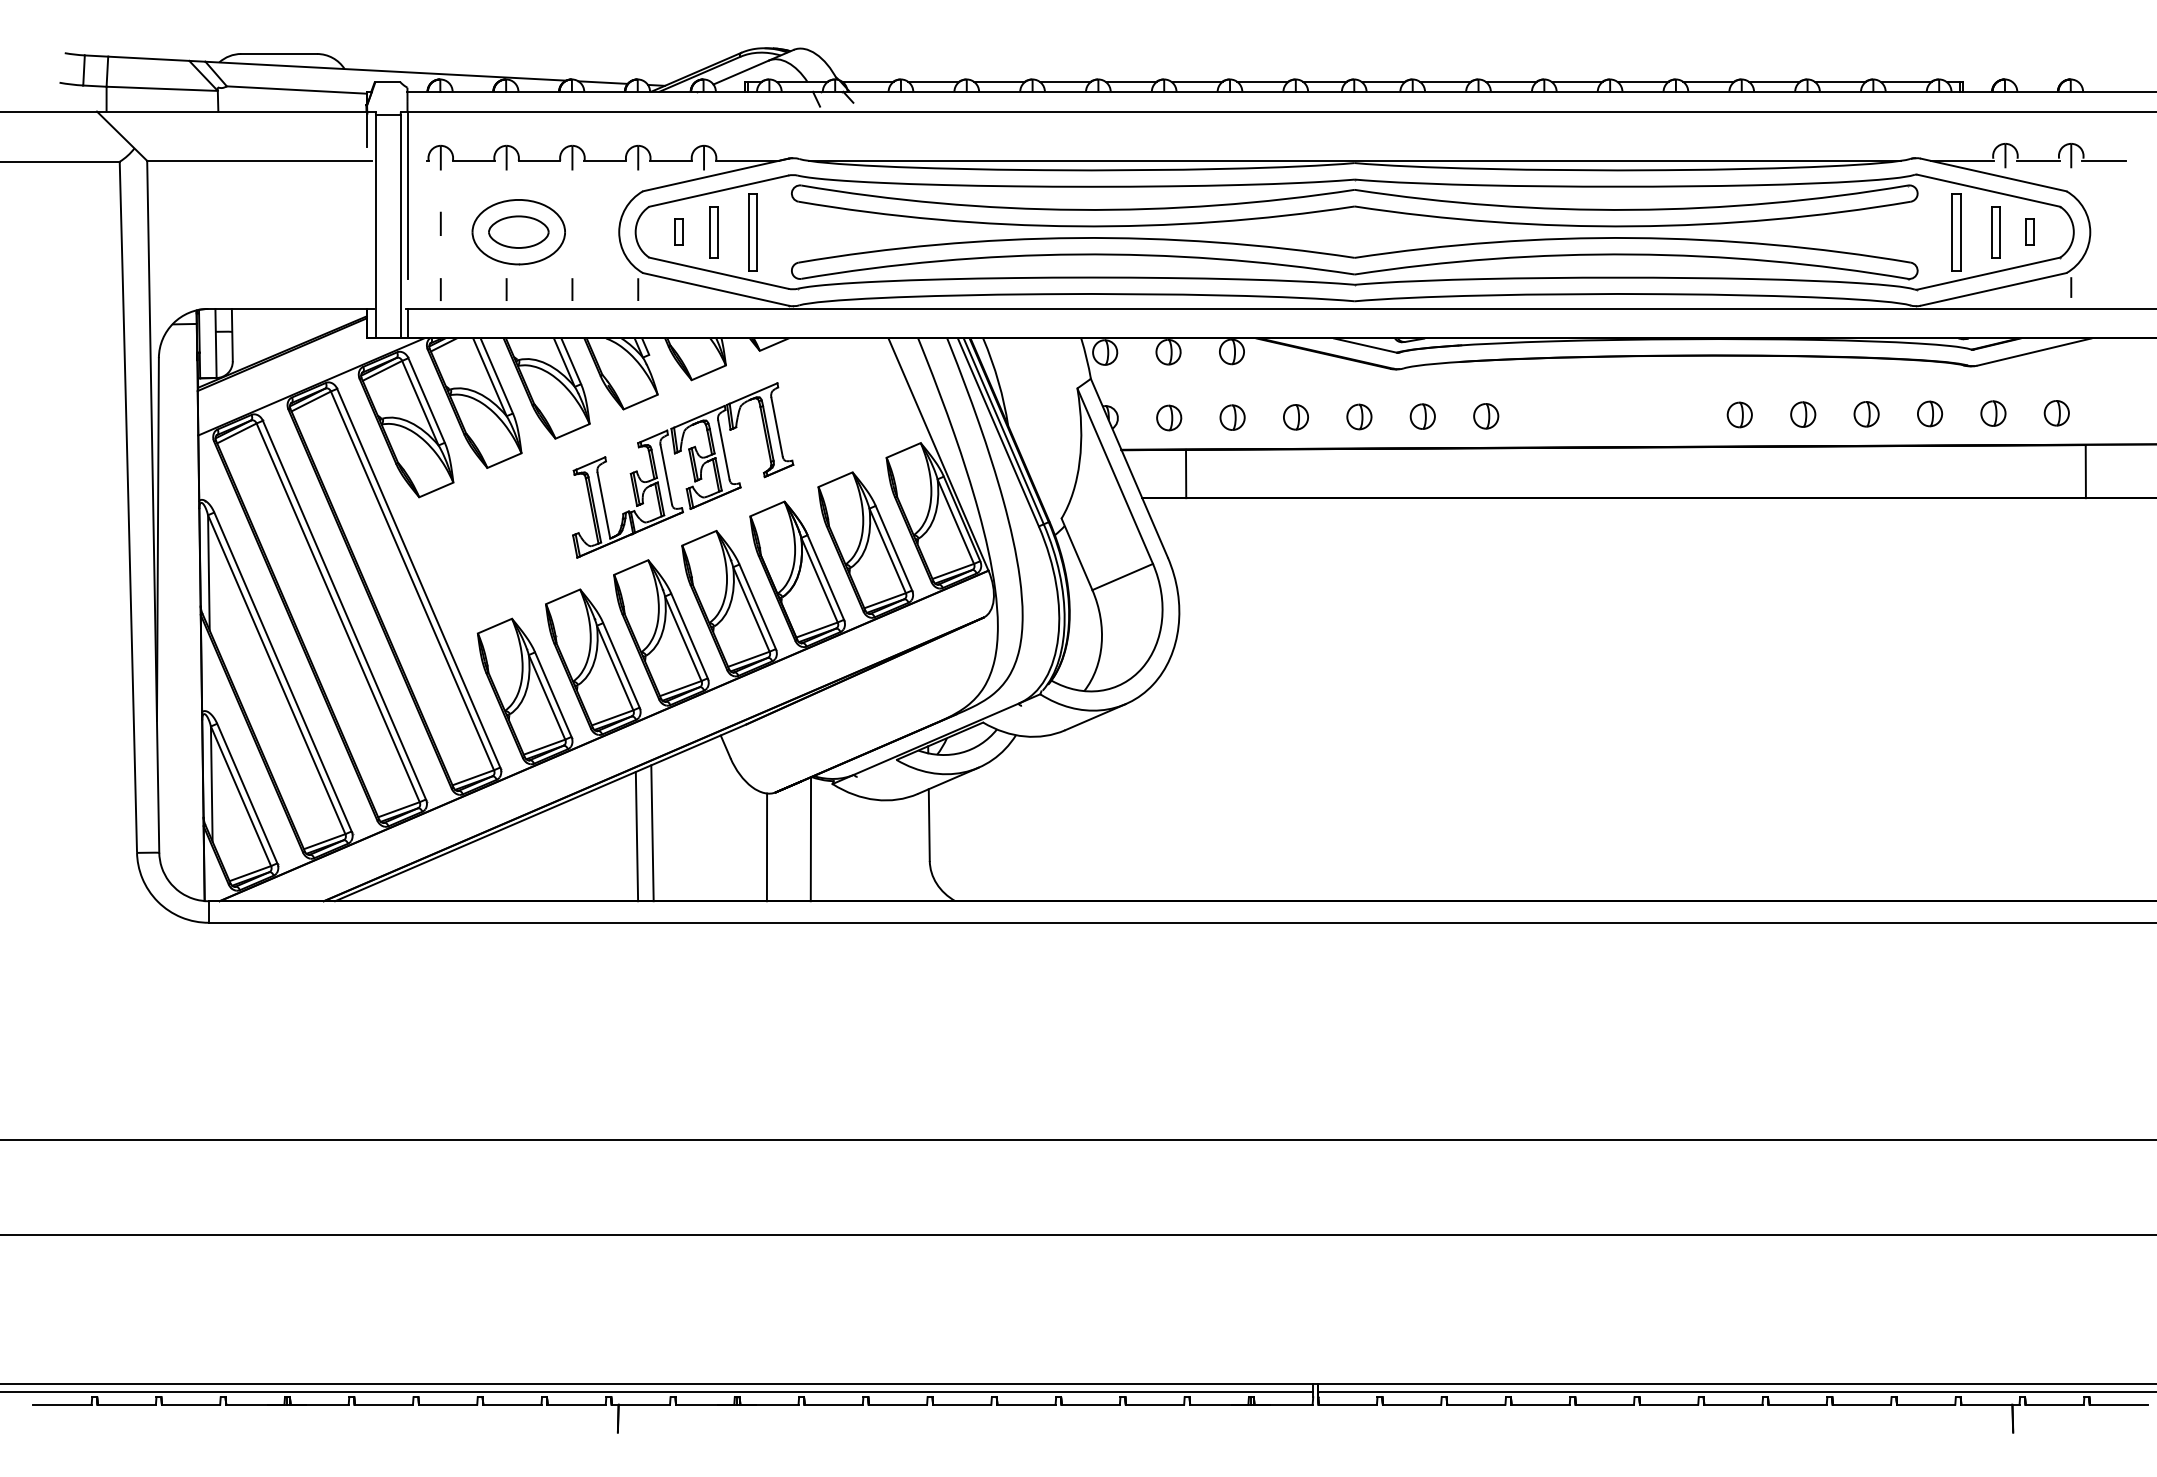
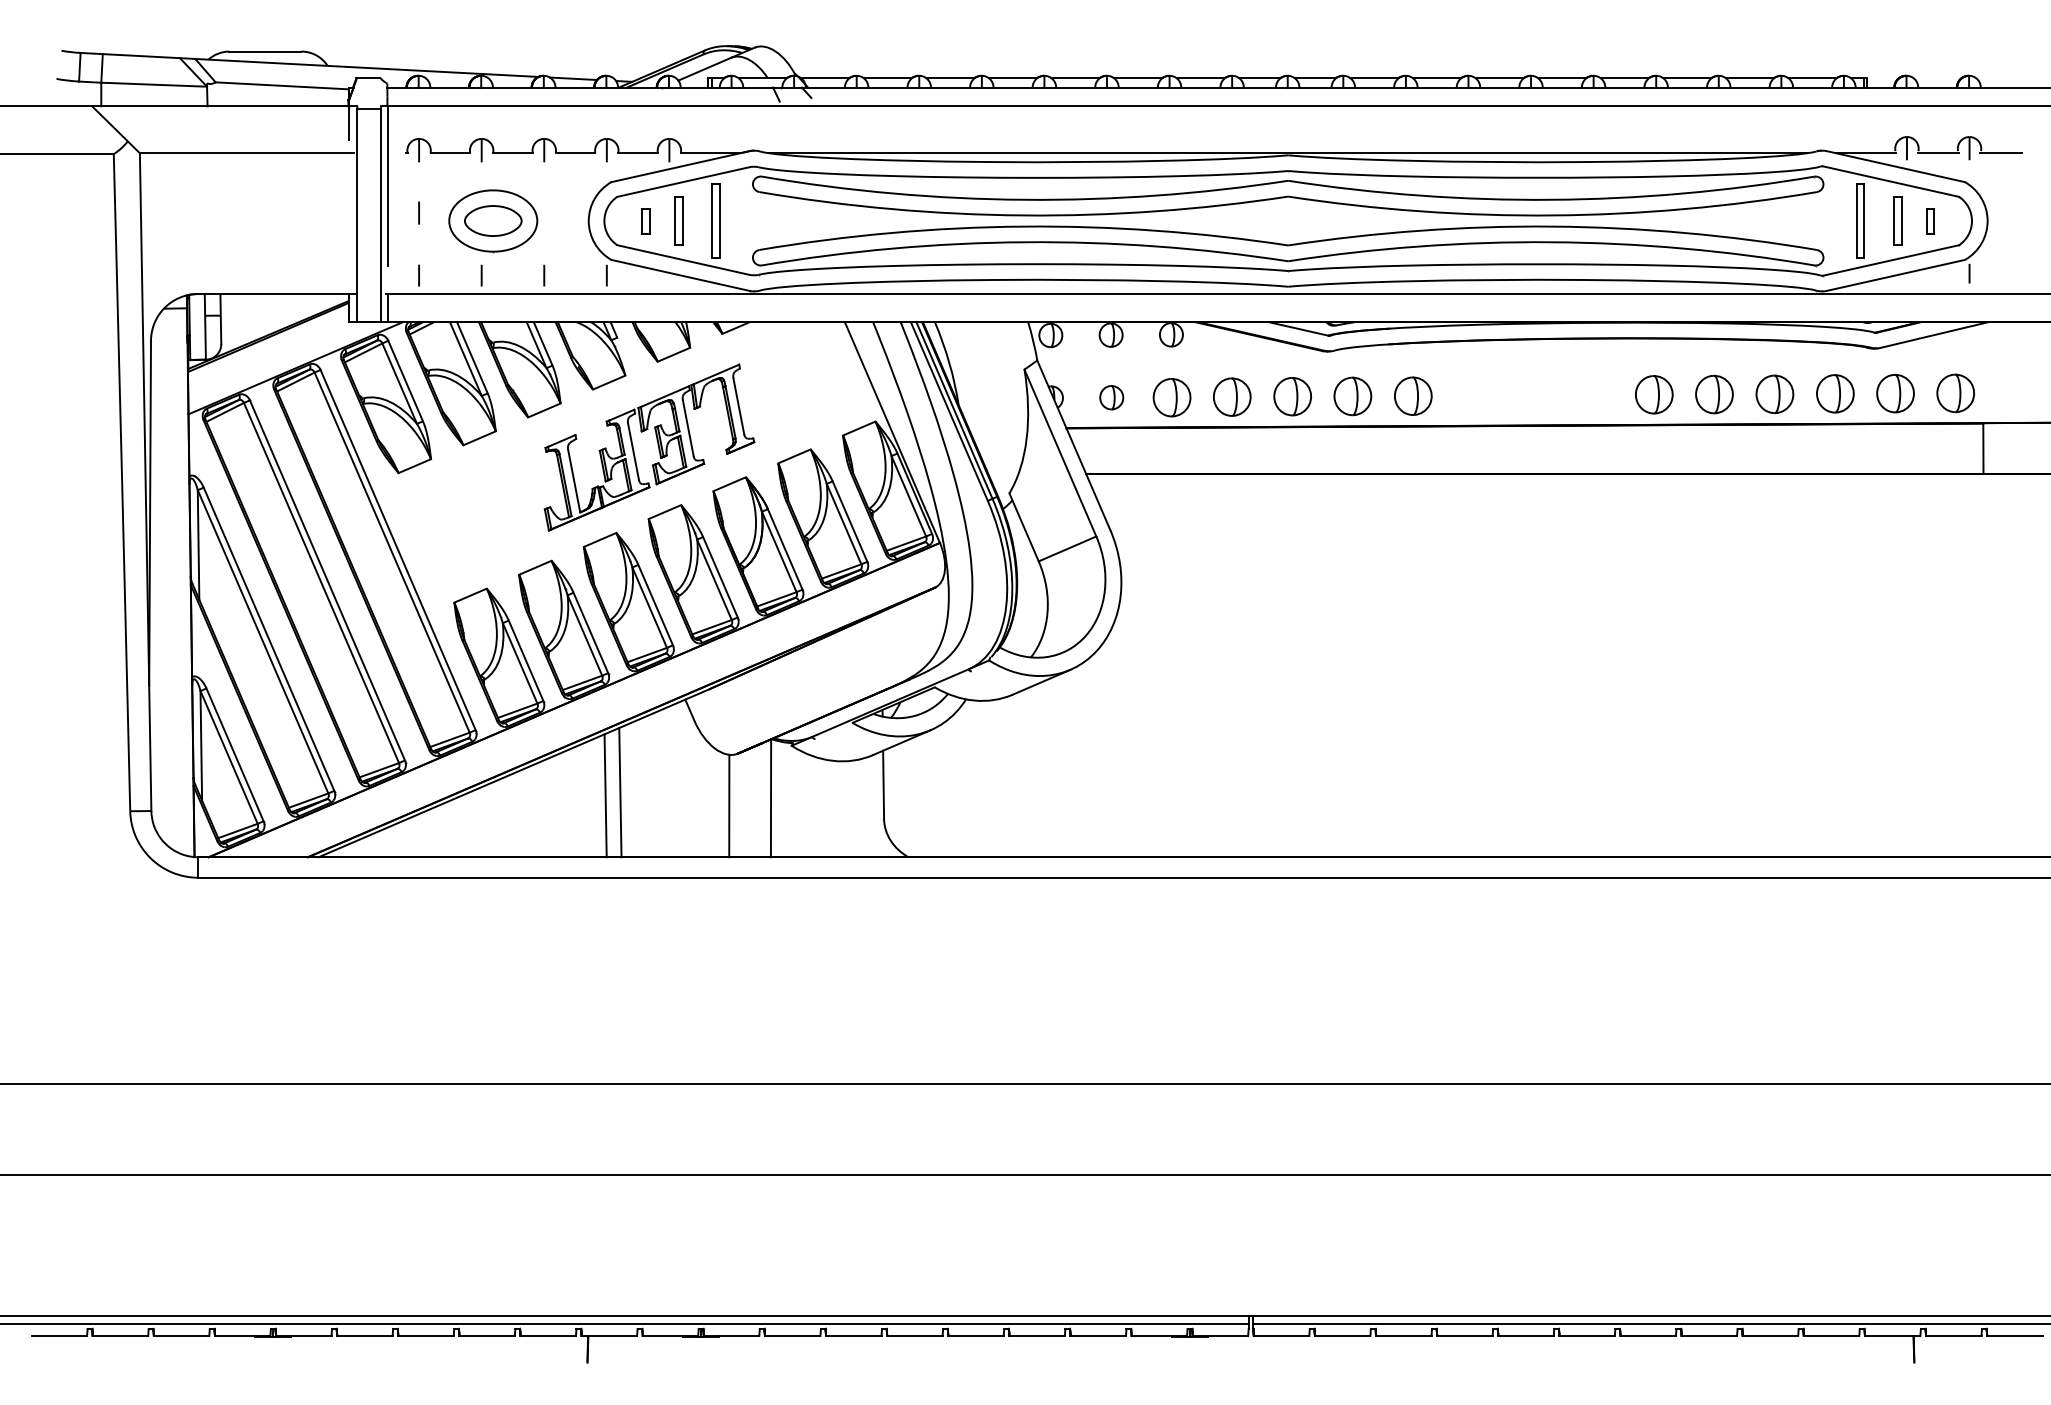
part: (2056, 412) -> (1955, 392), size x1.6
part: (1866, 413) -> (1774, 393), size x1.6
part: (1929, 413) -> (1834, 393), size x1.6
part: (1993, 413) -> (1895, 393), size x1.6
part: (1739, 414) -> (1654, 394), size x1.6
part: (1803, 414) -> (1714, 394), size x1.6
part: (1485, 415) -> (1412, 395), size x1.6
part: (1232, 416) -> (1171, 396), size x1.6
part: (1296, 416) -> (1232, 396), size x1.6
part: (1359, 416) -> (1292, 396), size x1.6
part: (1422, 416) -> (1352, 396), size x1.6
line: (1185, 473) -> (1127, 450), removed

